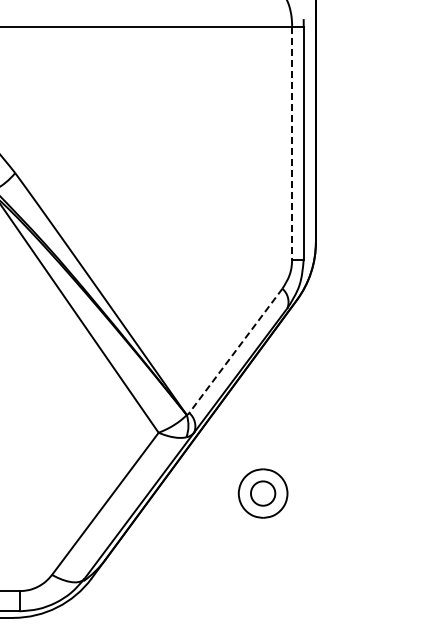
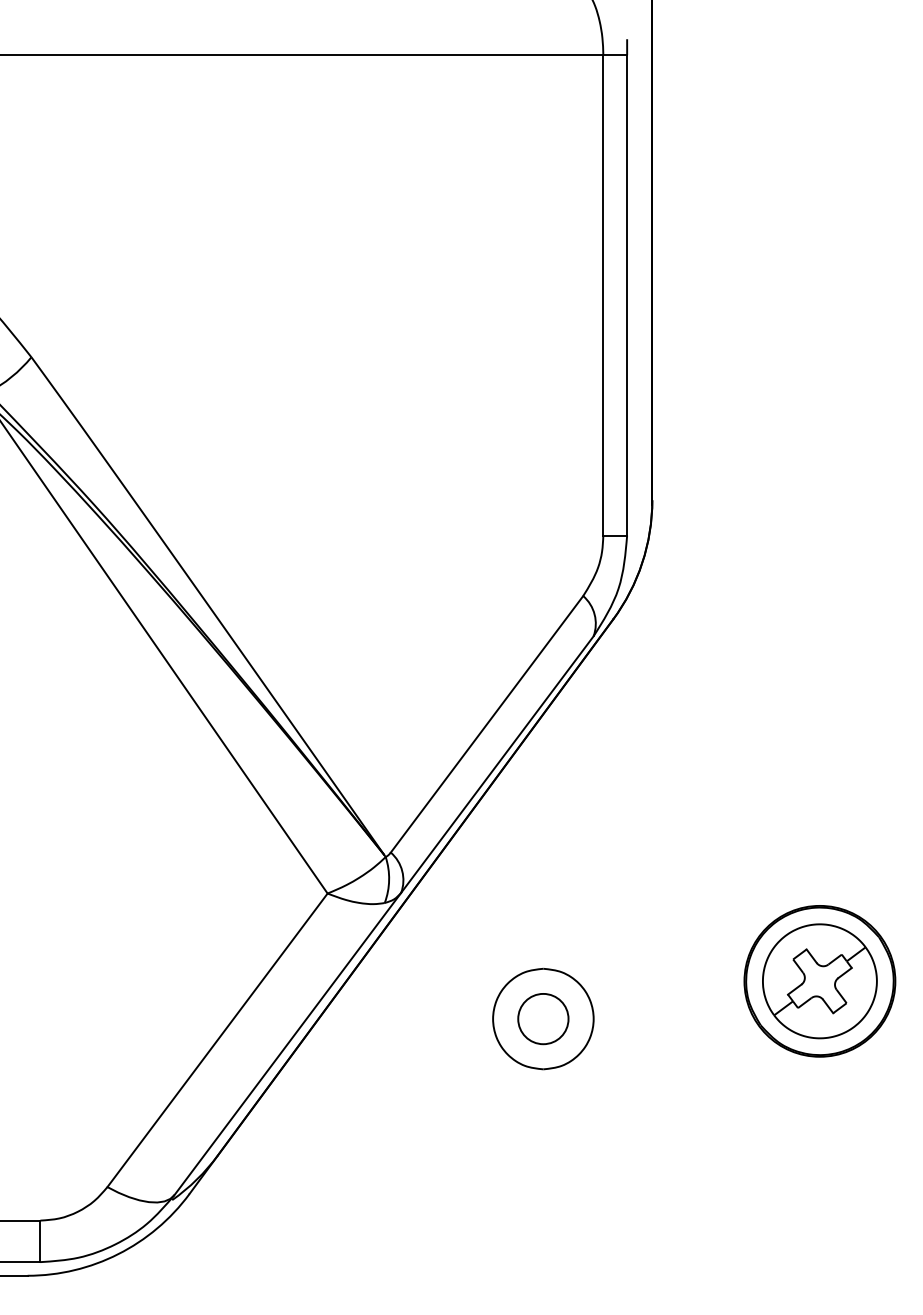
line: (292, 143) -> (603, 296), dashed -> solid
line: (235, 350) -> (486, 723), dashed -> solid
part: (396, 474) -> (818, 979), added

